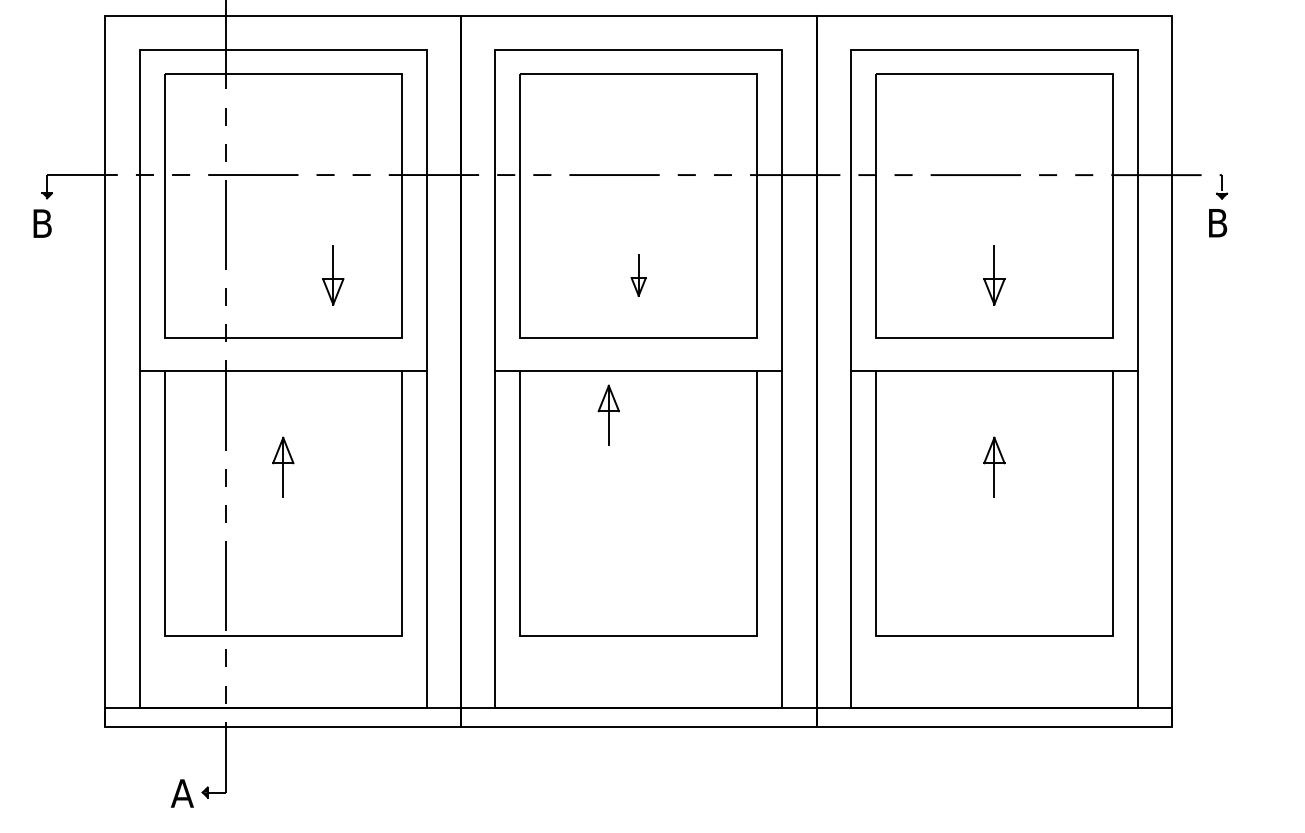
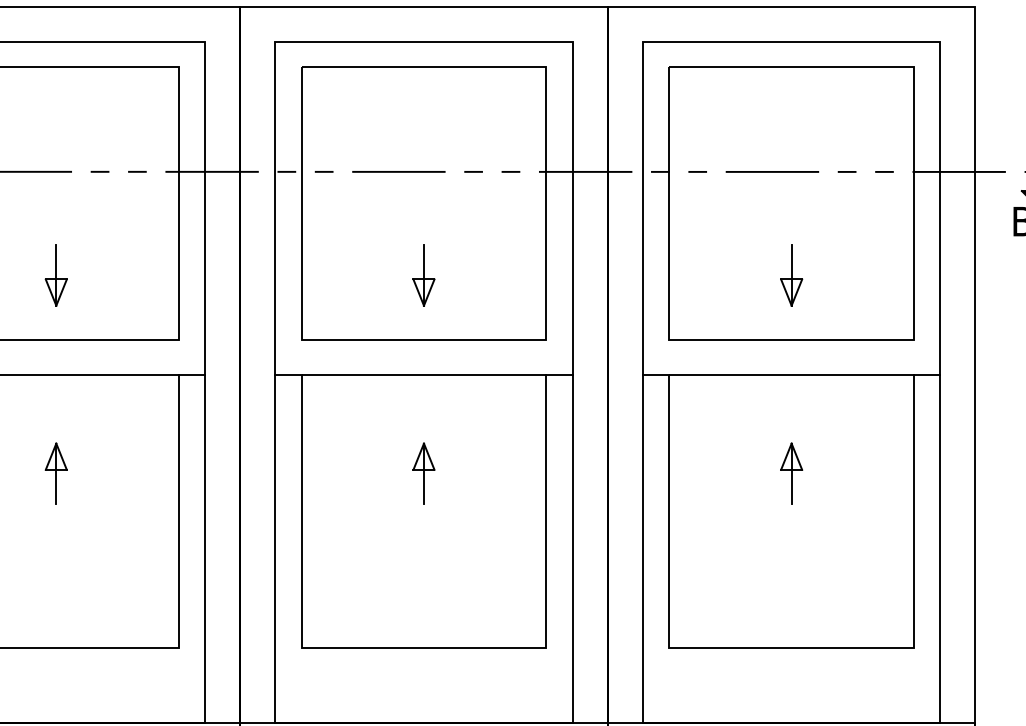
part: (333, 275) -> (56, 275), moved
part: (638, 275) -> (423, 275), size x1.43
part: (608, 414) -> (423, 473), moved

